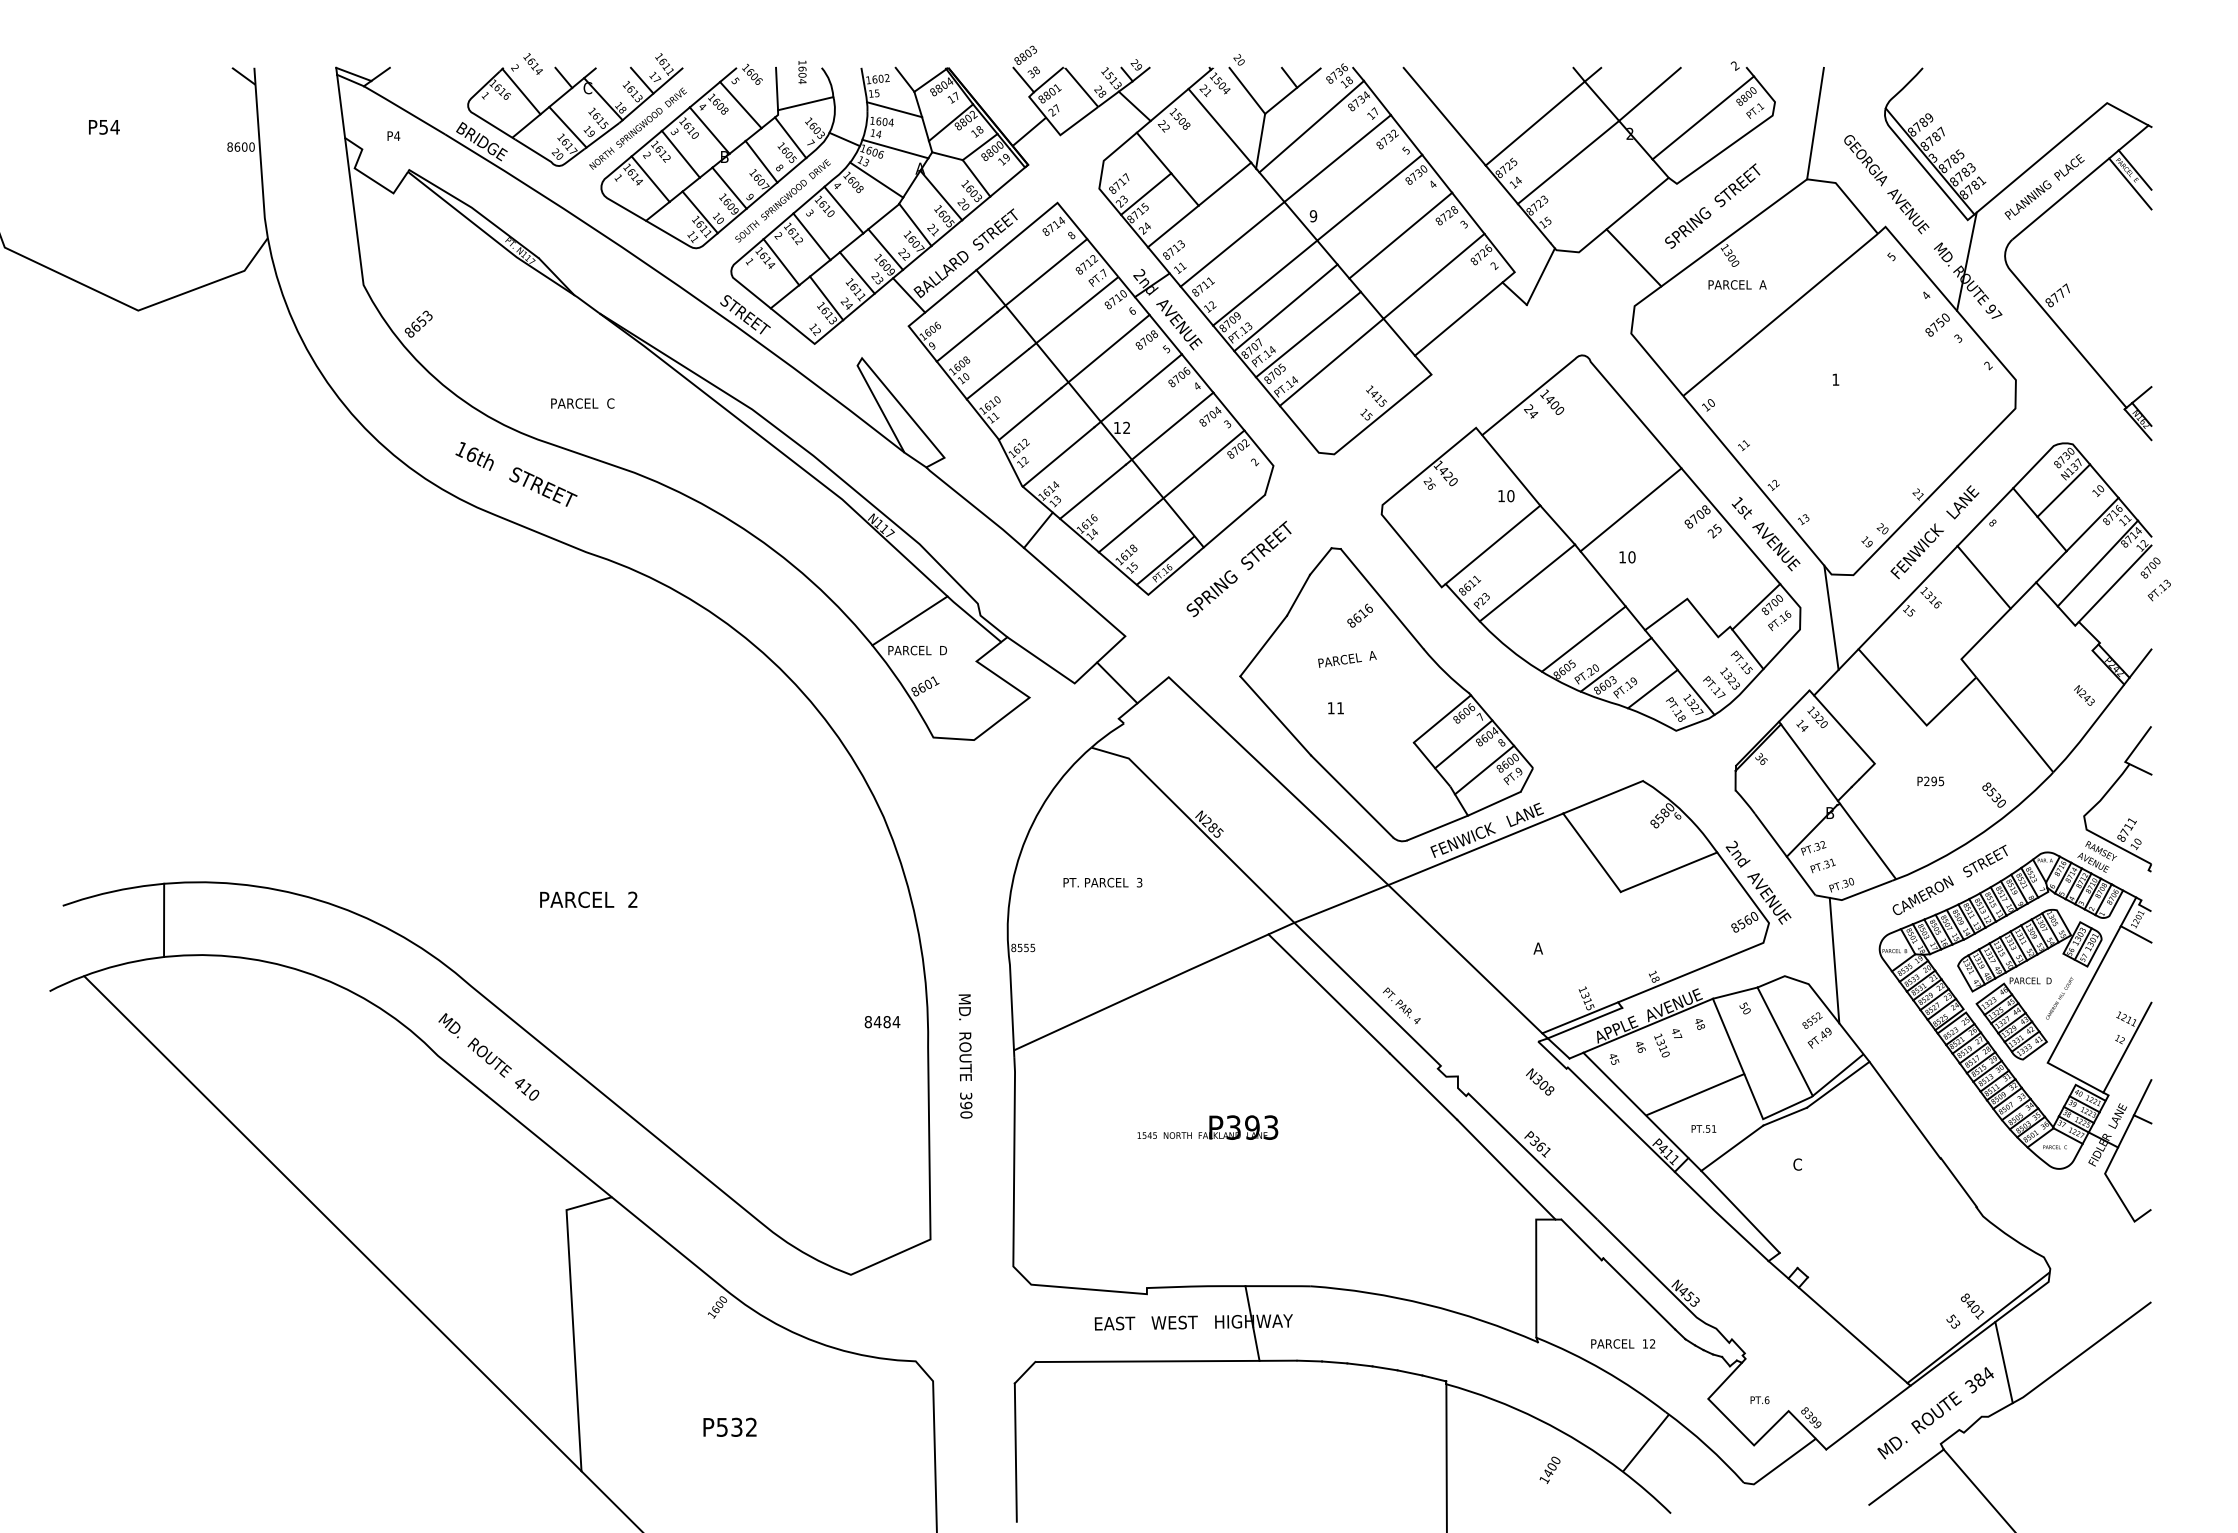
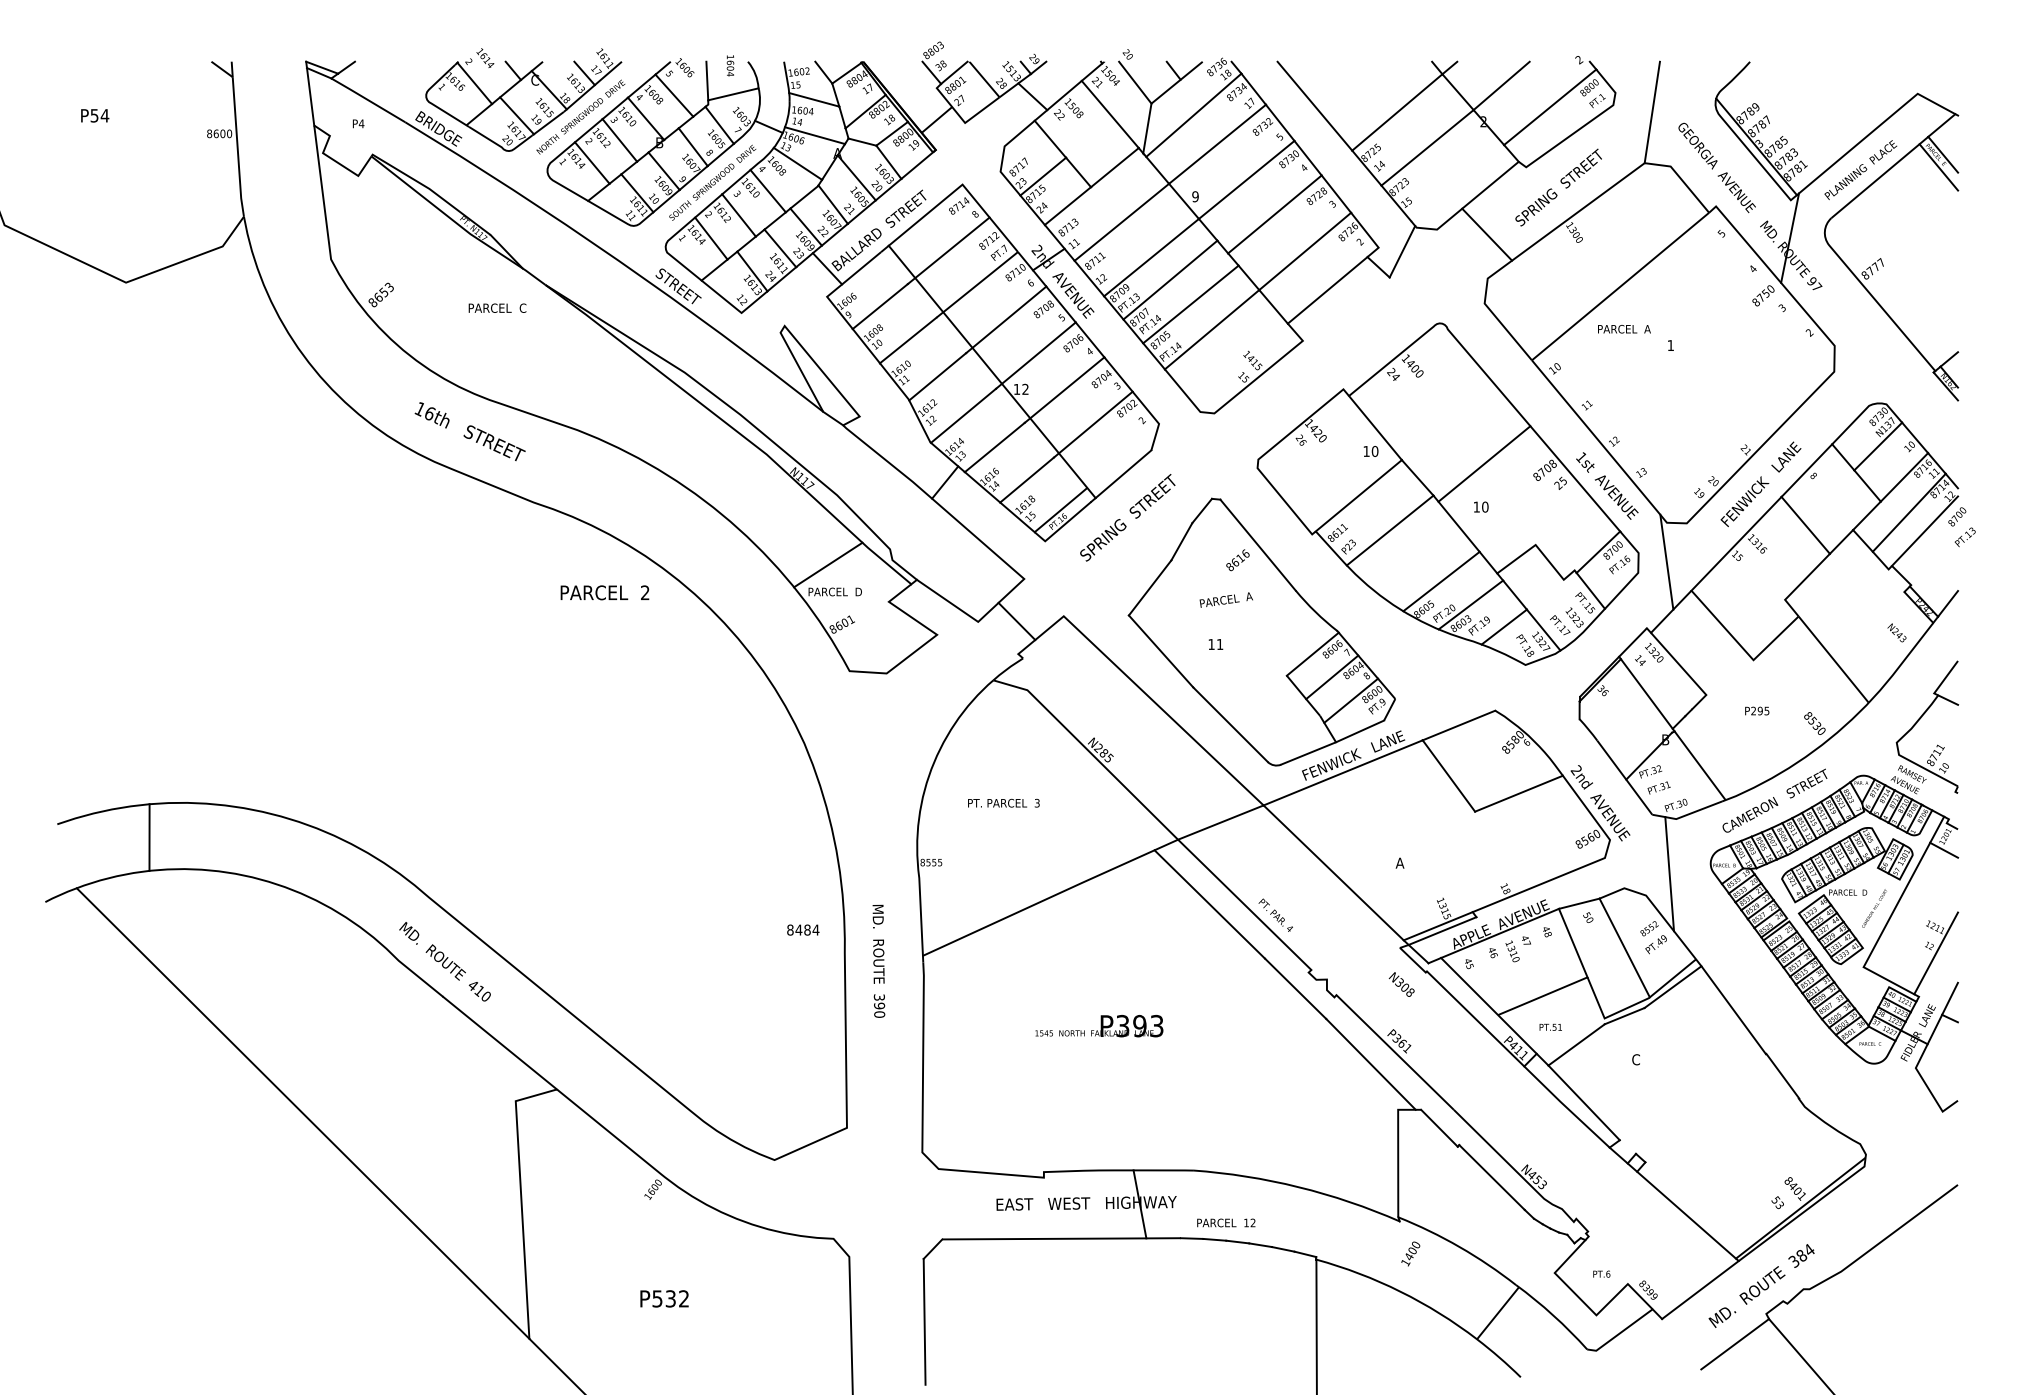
text: (1737, 285) -> (1624, 329), moved
text: (582, 402) -> (497, 307), moved
text: (588, 899) -> (604, 592), moved
text: (1623, 1343) -> (1226, 1222), moved
line: (2003, 1362) -> (1823, 1239), removed
text: (1549, 1469) -> (1410, 1253), moved

